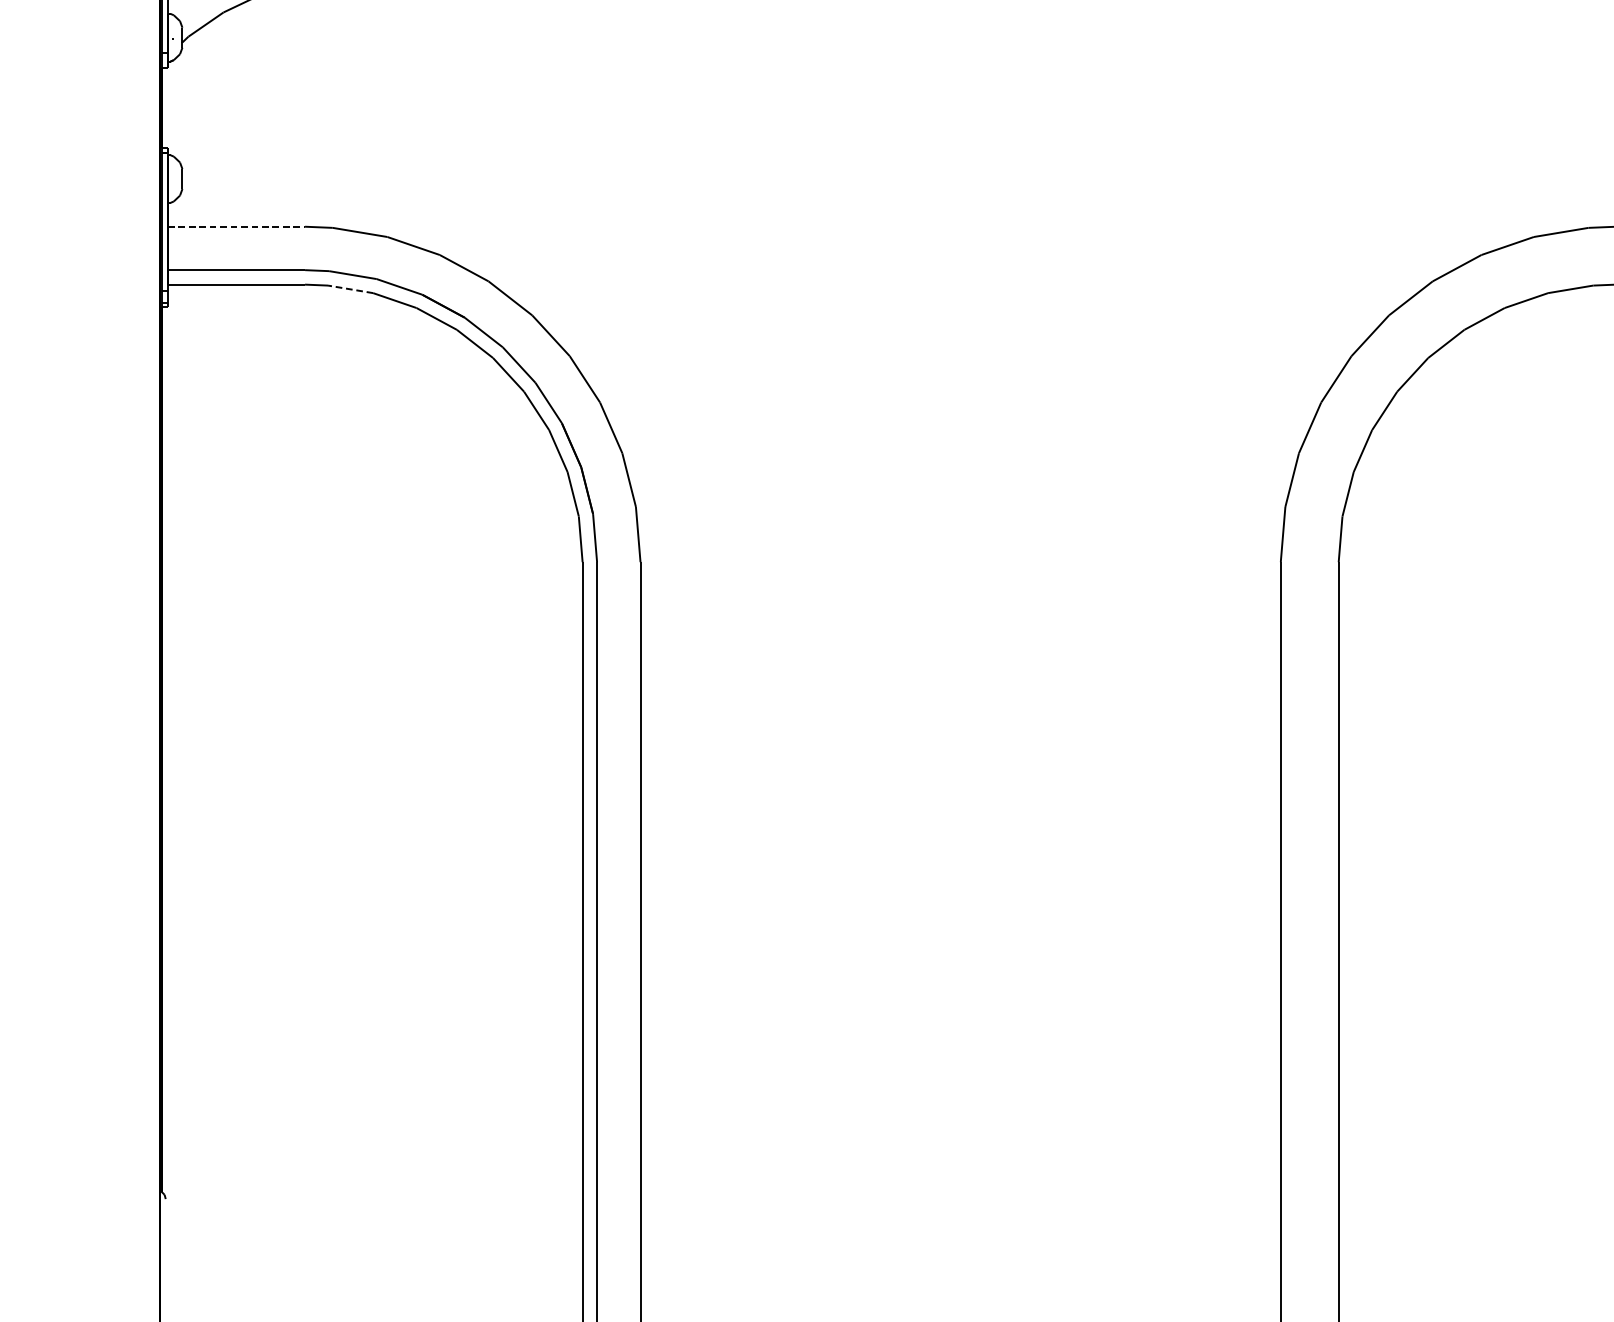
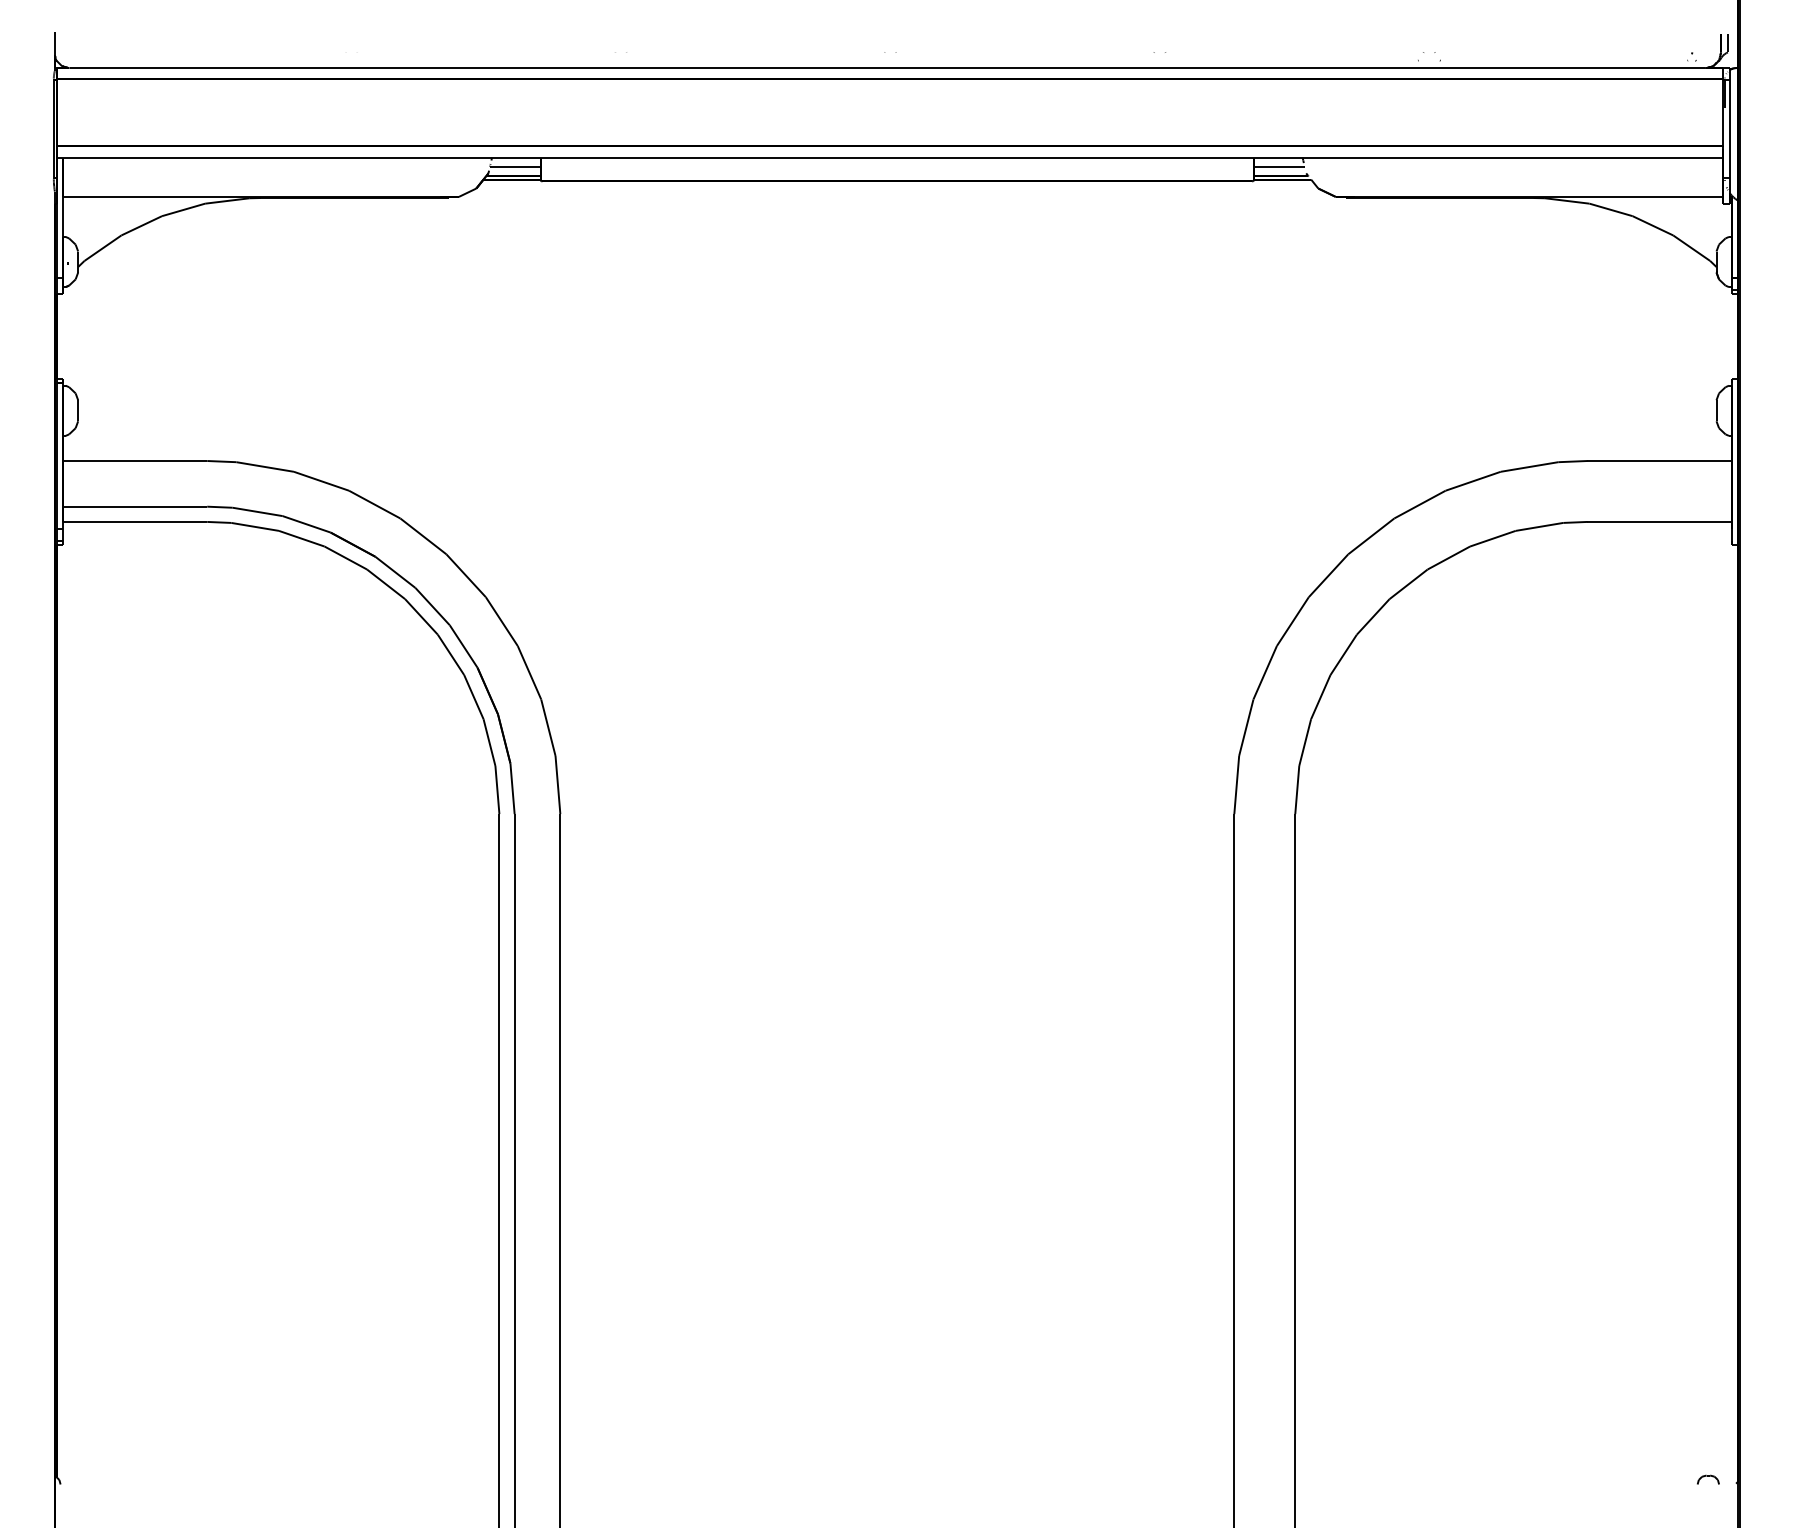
line: (236, 227) -> (135, 461), dashed -> solid
line: (349, 288) -> (254, 526), dashed -> solid

